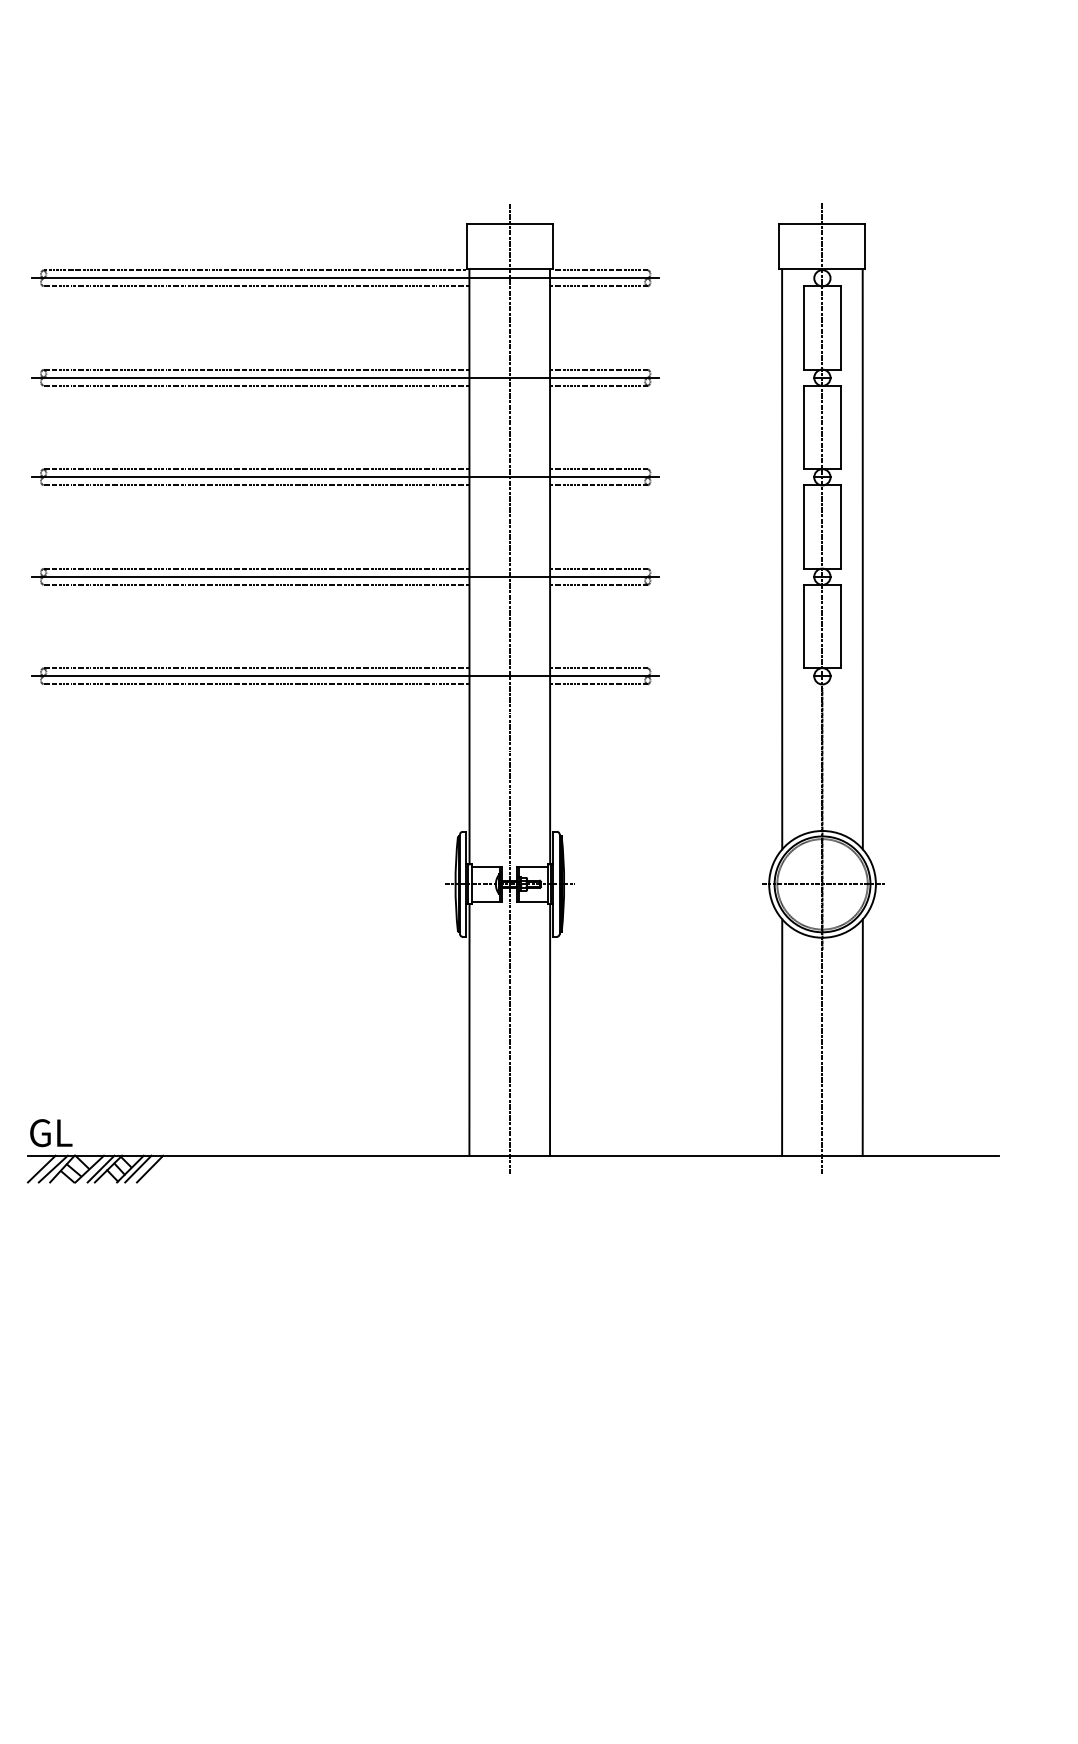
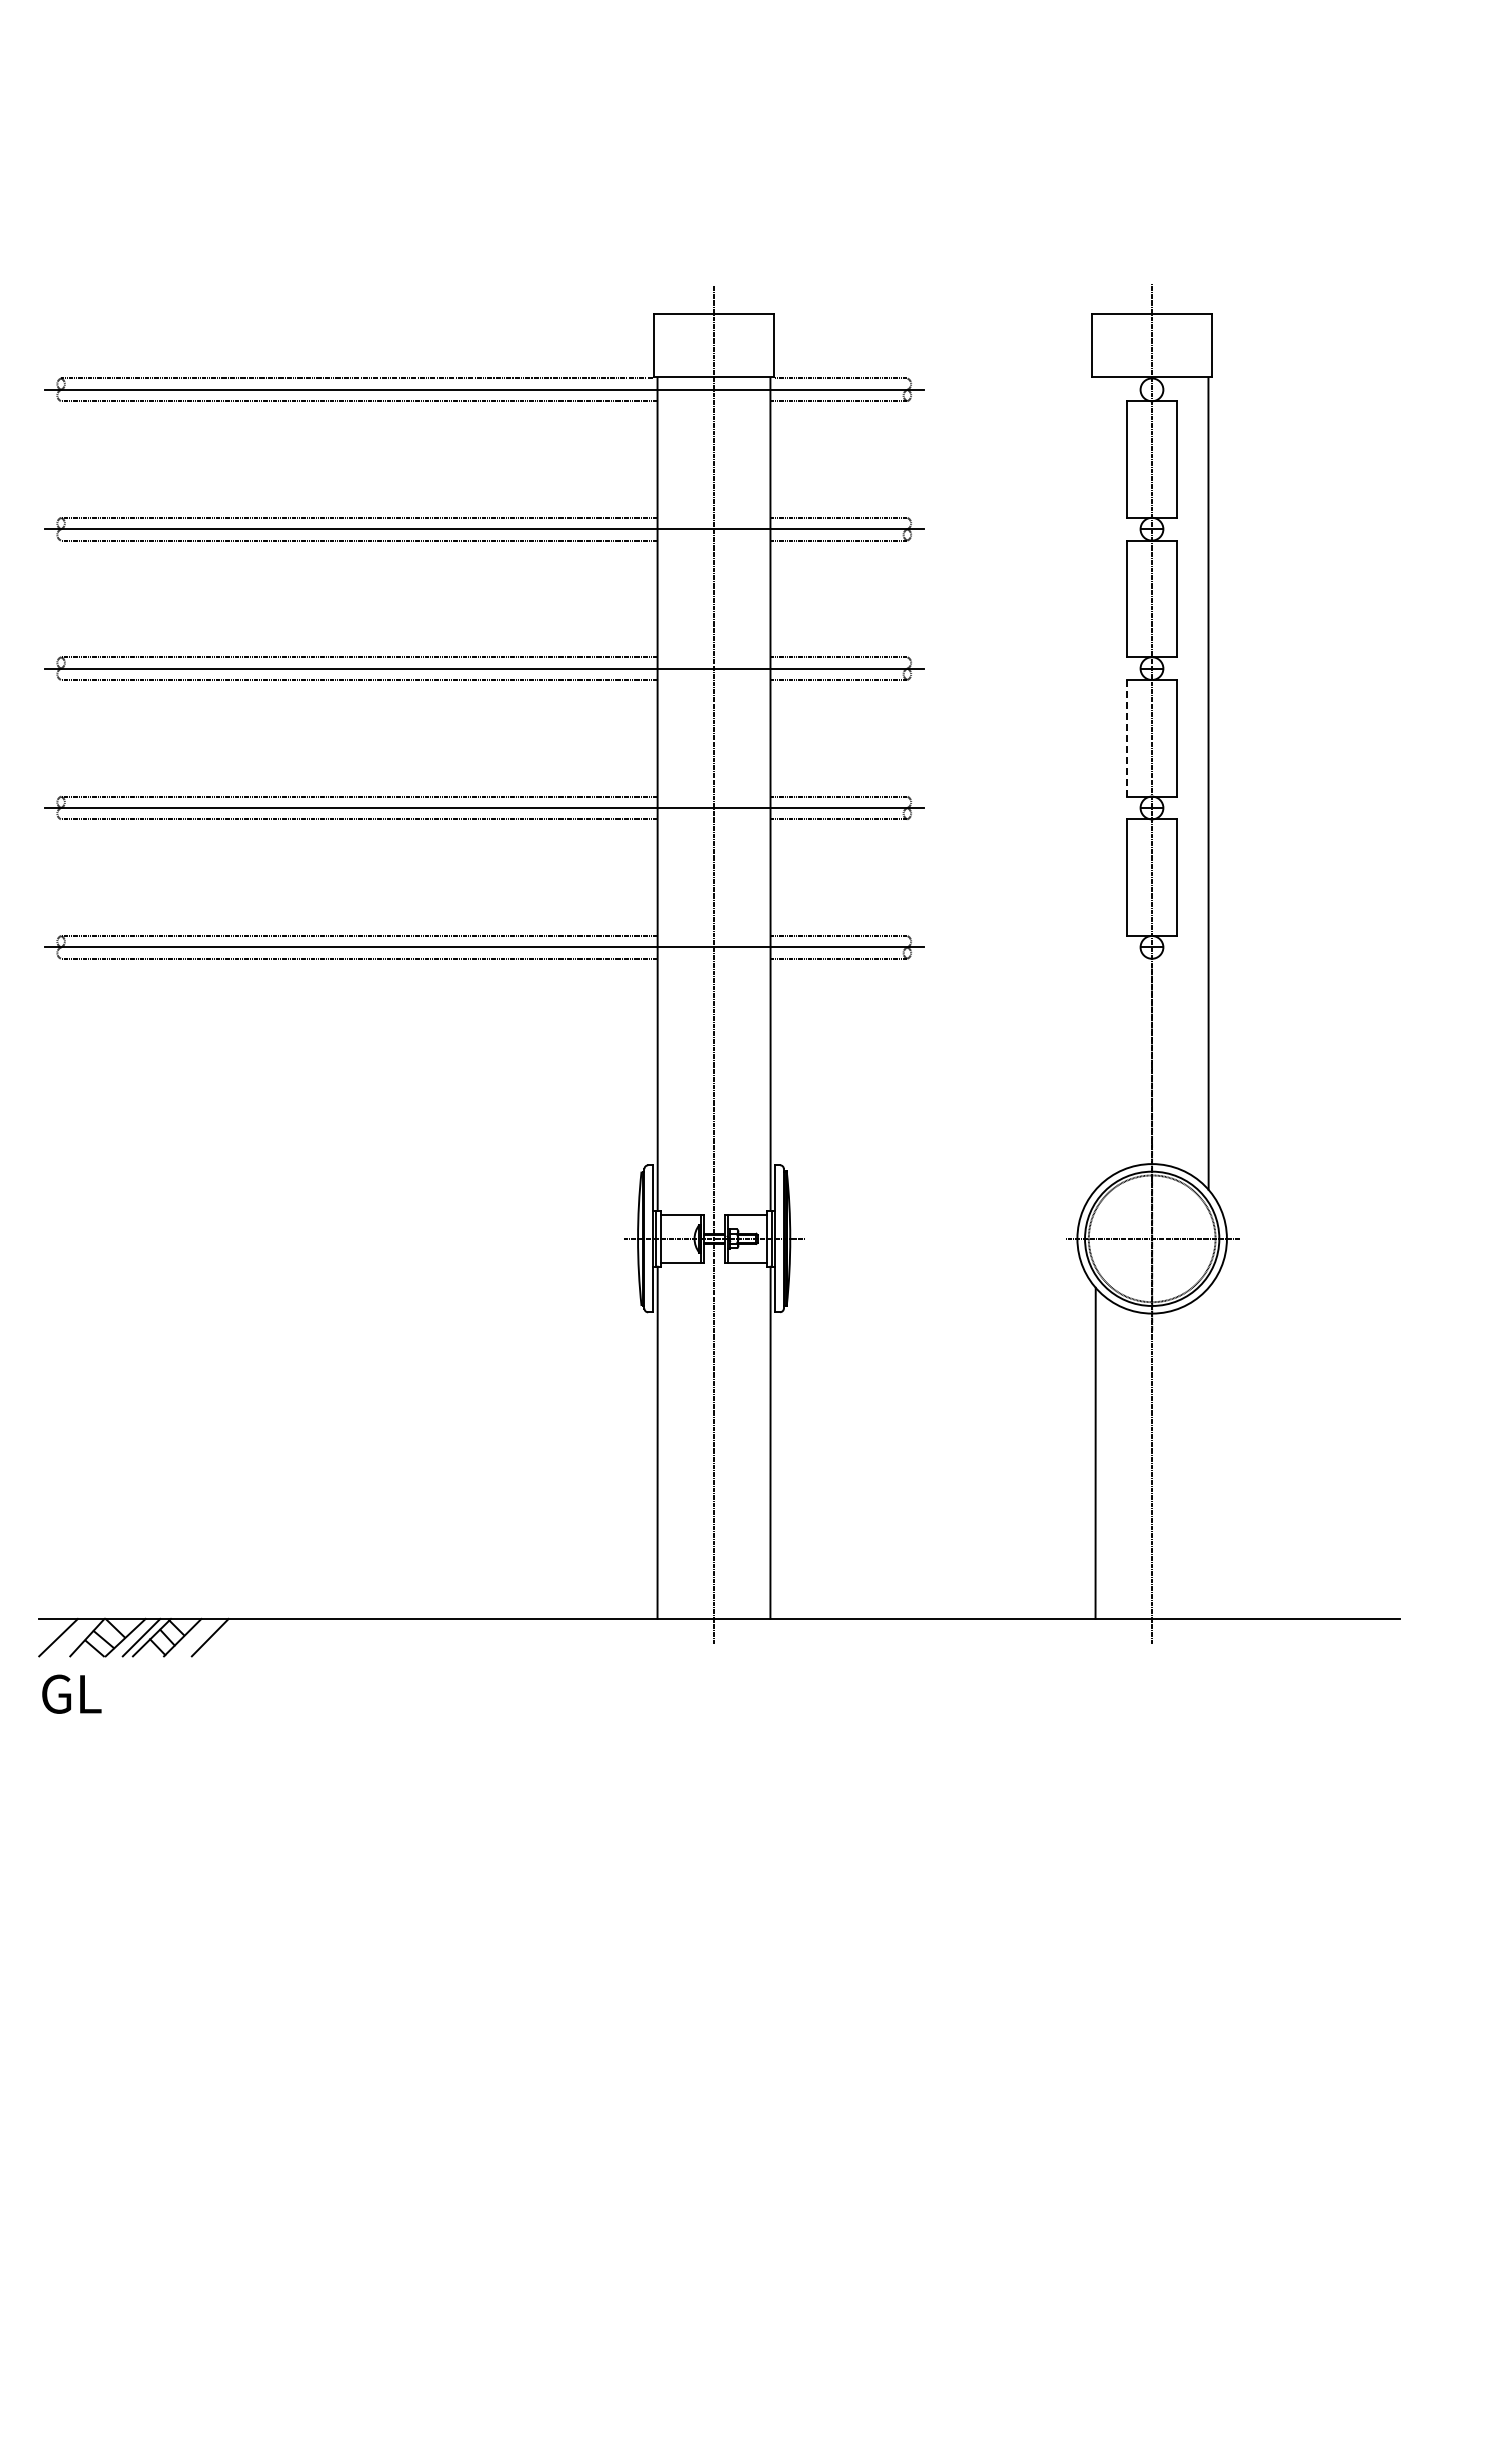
line: (804, 527) -> (1126, 738), solid -> dashed
line: (782, 559) -> (1095, 783), removed
line: (862, 1036) -> (1208, 1452), removed
text: (51, 1132) -> (71, 1693), moved
line: (53, 1168) -> (74, 1637), removed
line: (138, 1168) -> (193, 1637), removed

